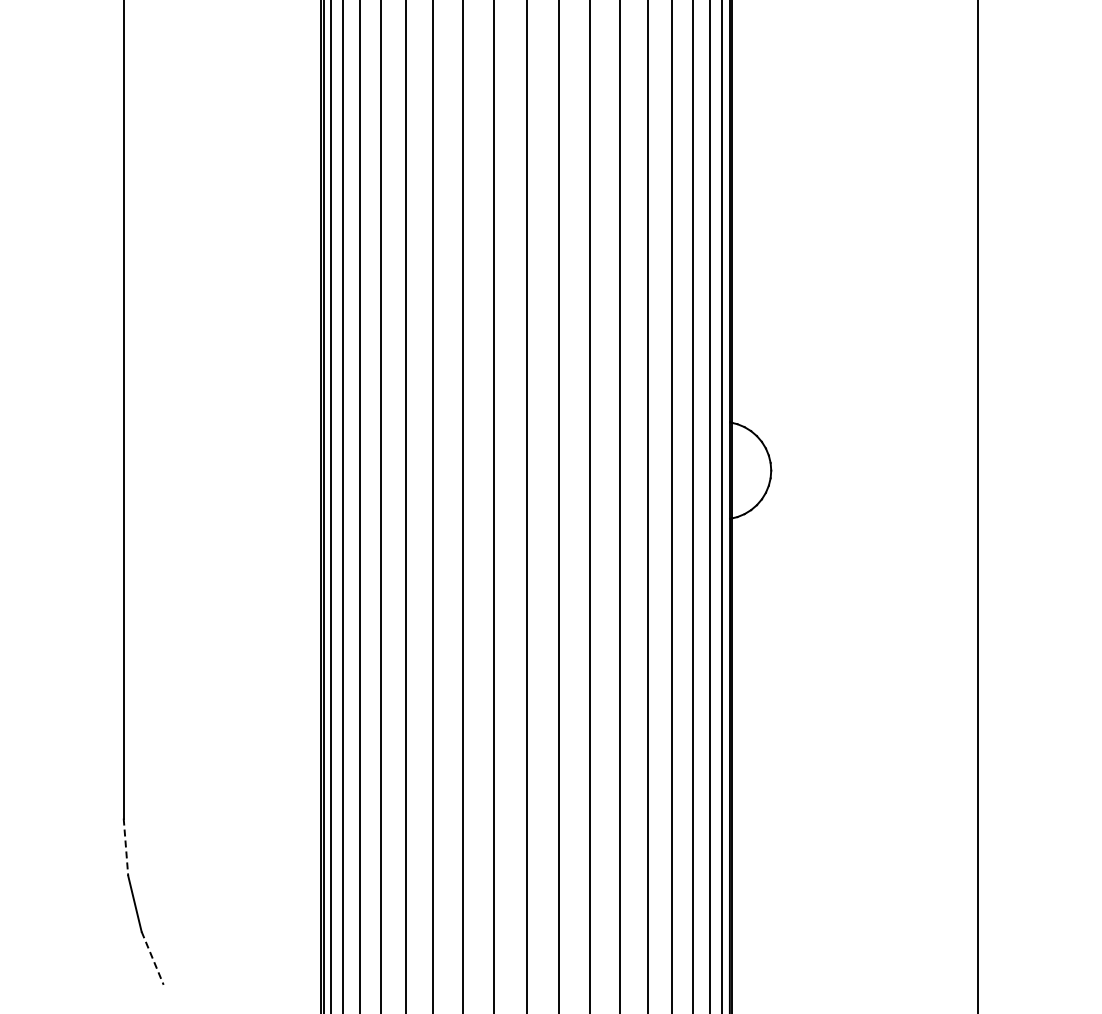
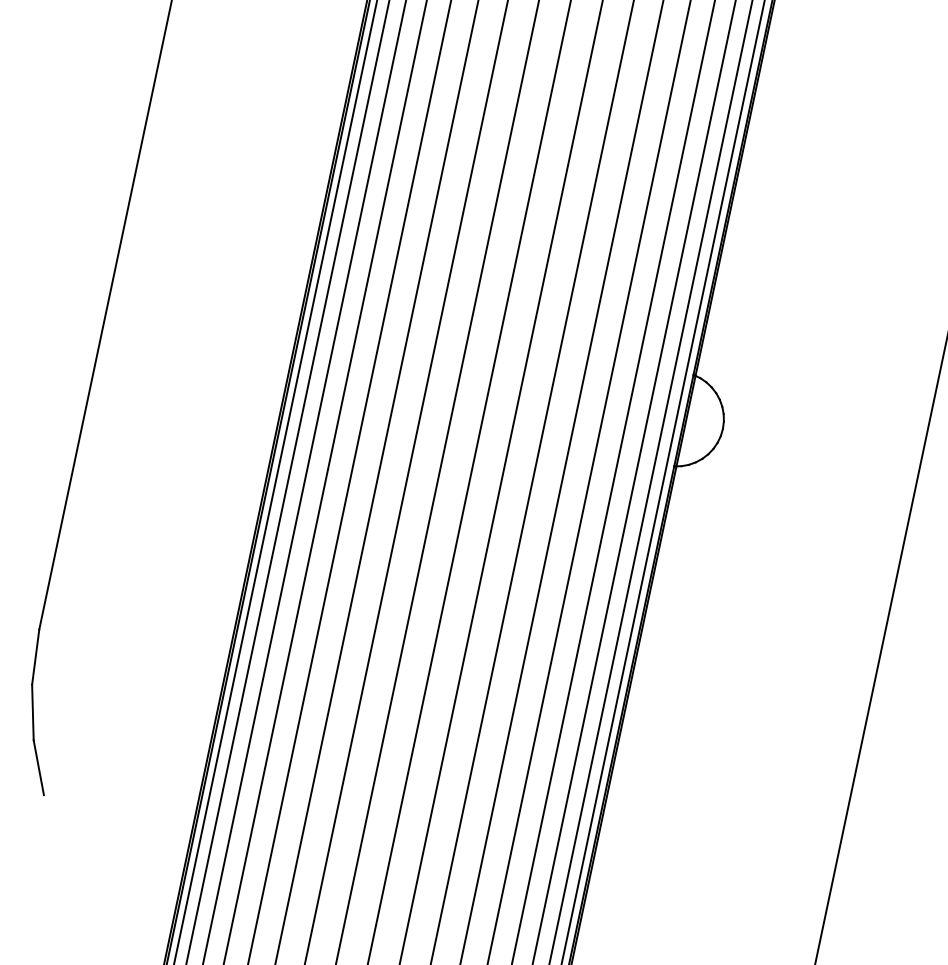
line: (125, 847) -> (35, 657), dashed -> solid
line: (152, 958) -> (38, 767), dashed -> solid

